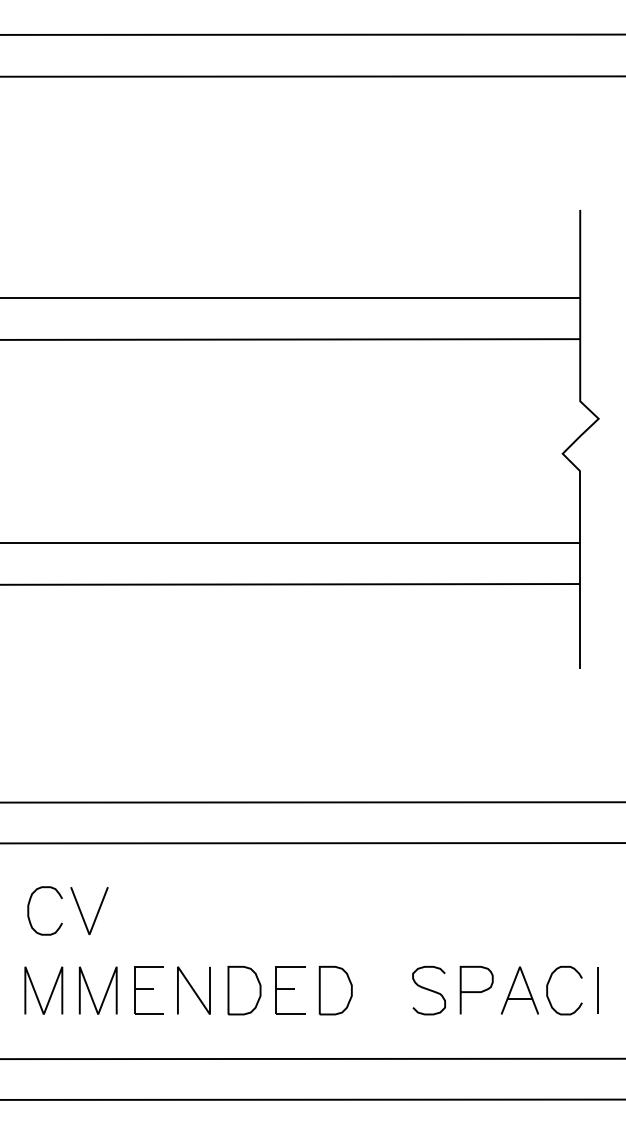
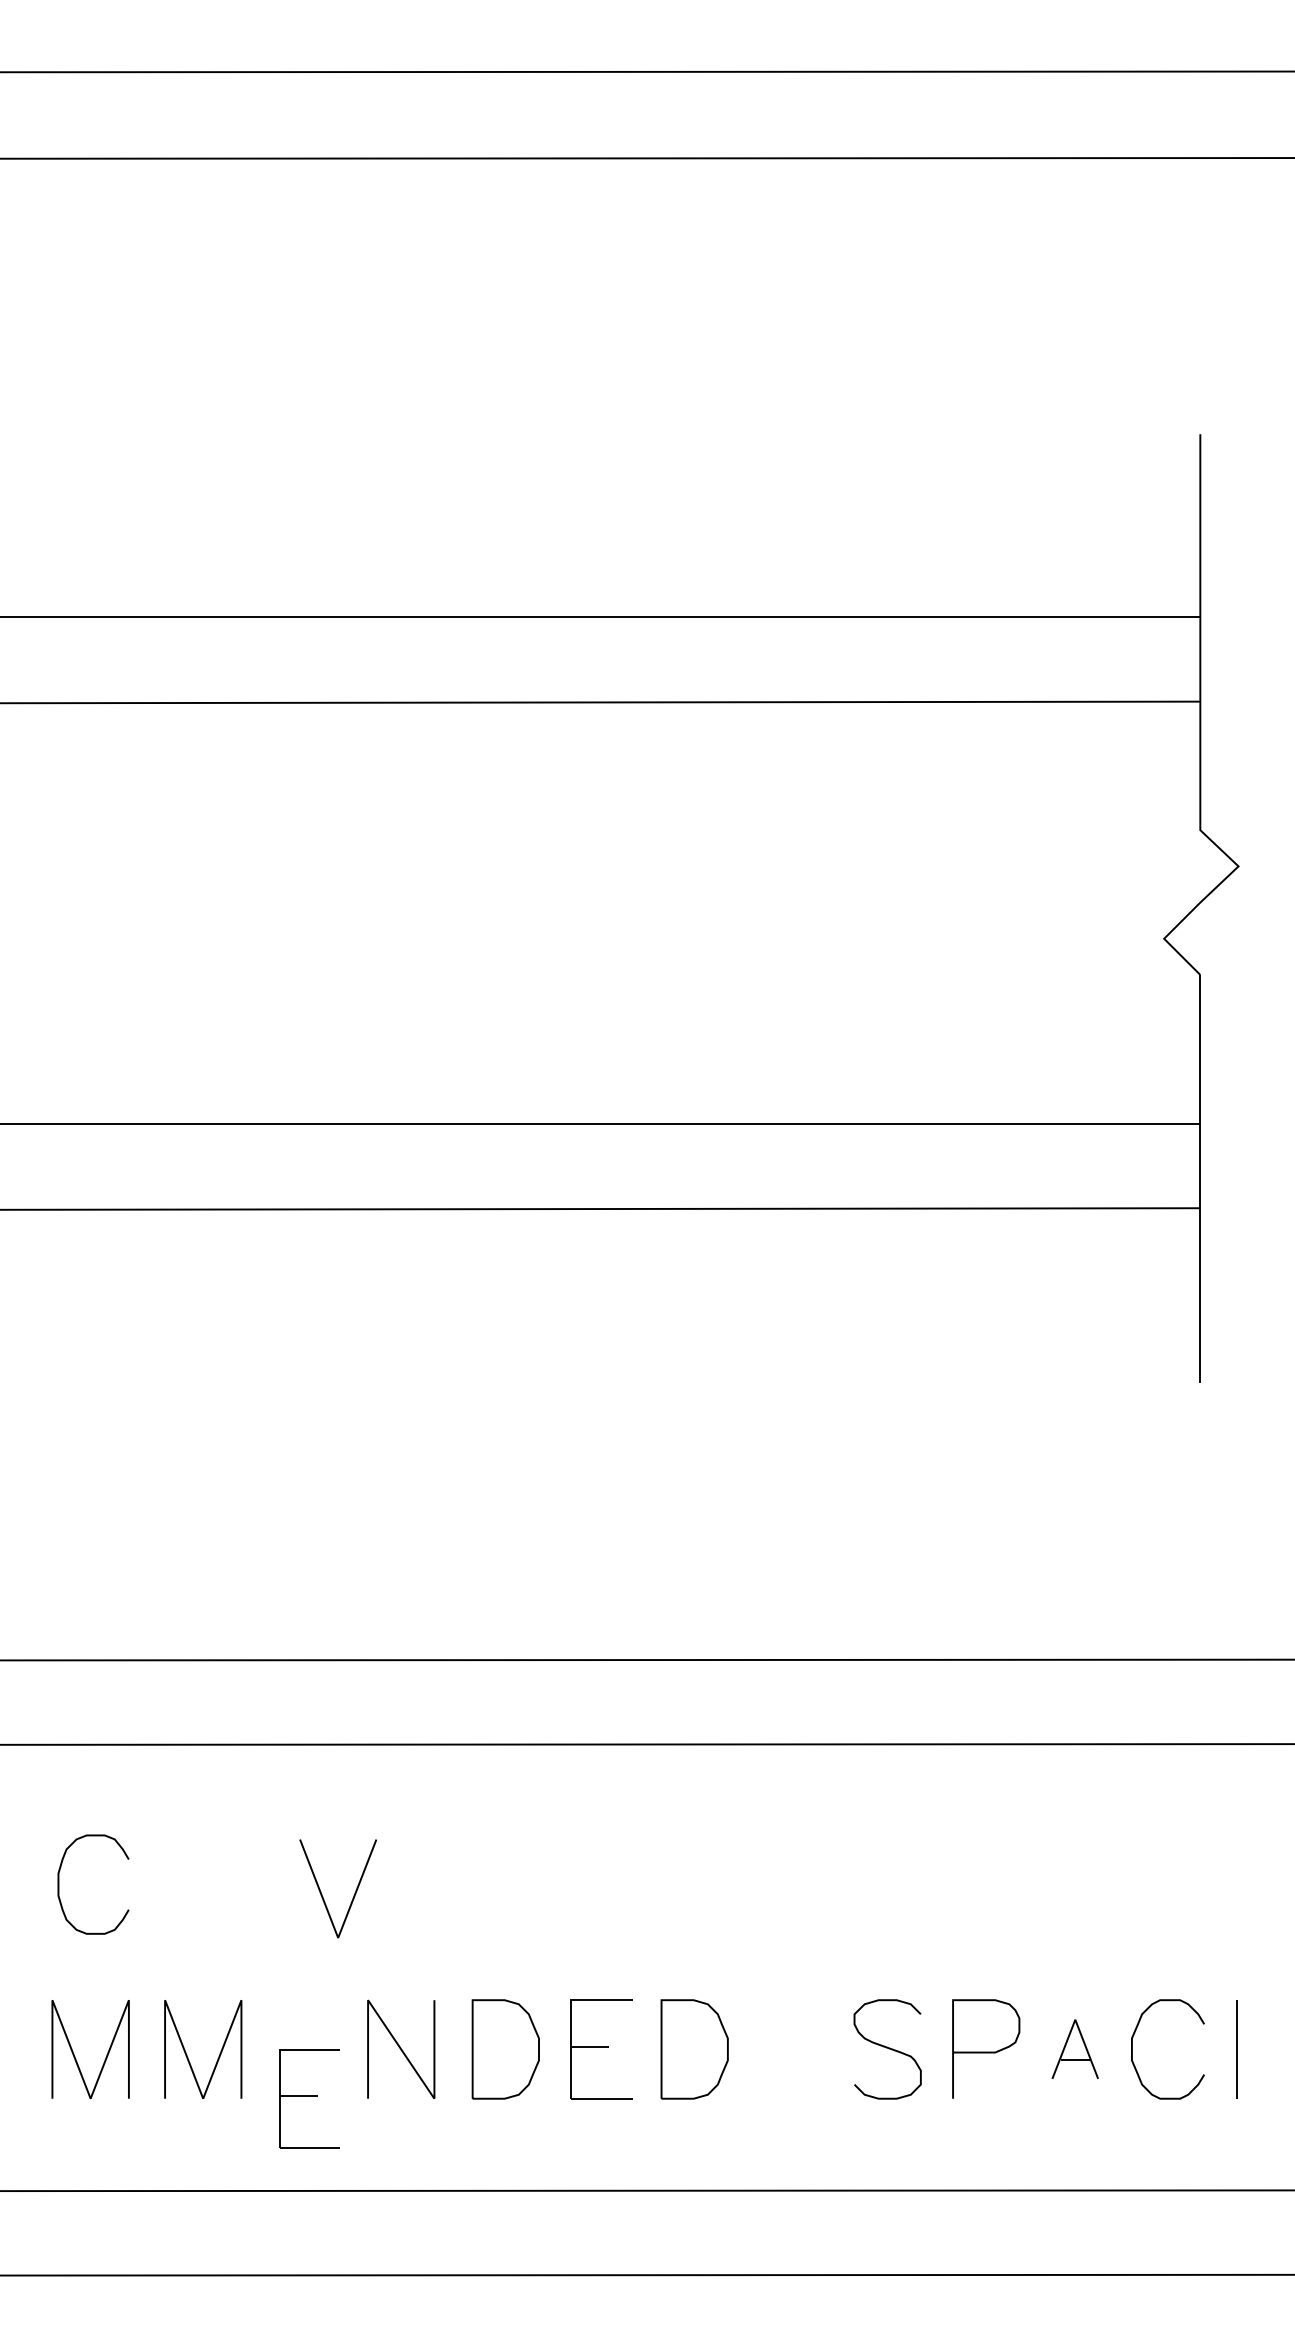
line: (82, 913) -> (323, 1893), moved
part: (148, 990) -> (307, 2098), moved
part: (519, 990) -> (1074, 2049), size x0.6

